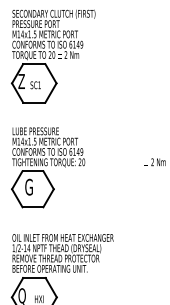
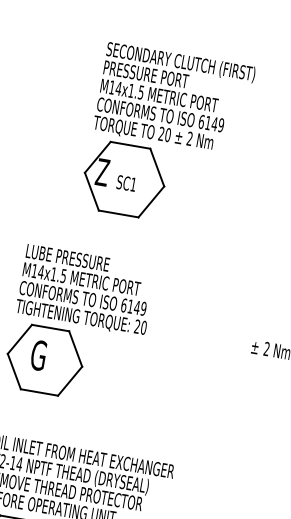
part: (53, 56) -> (167, 137), moved

